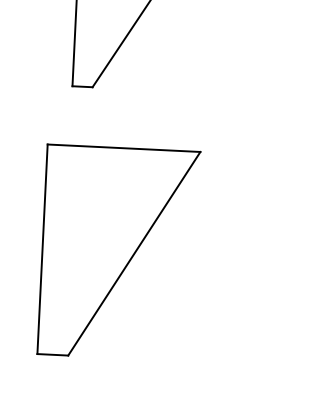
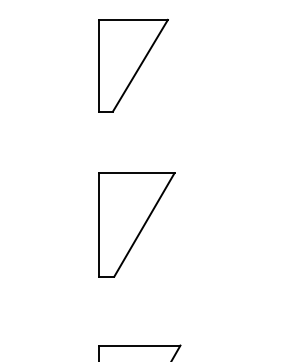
part: (118, 252) -> (136, 224), size x0.71

